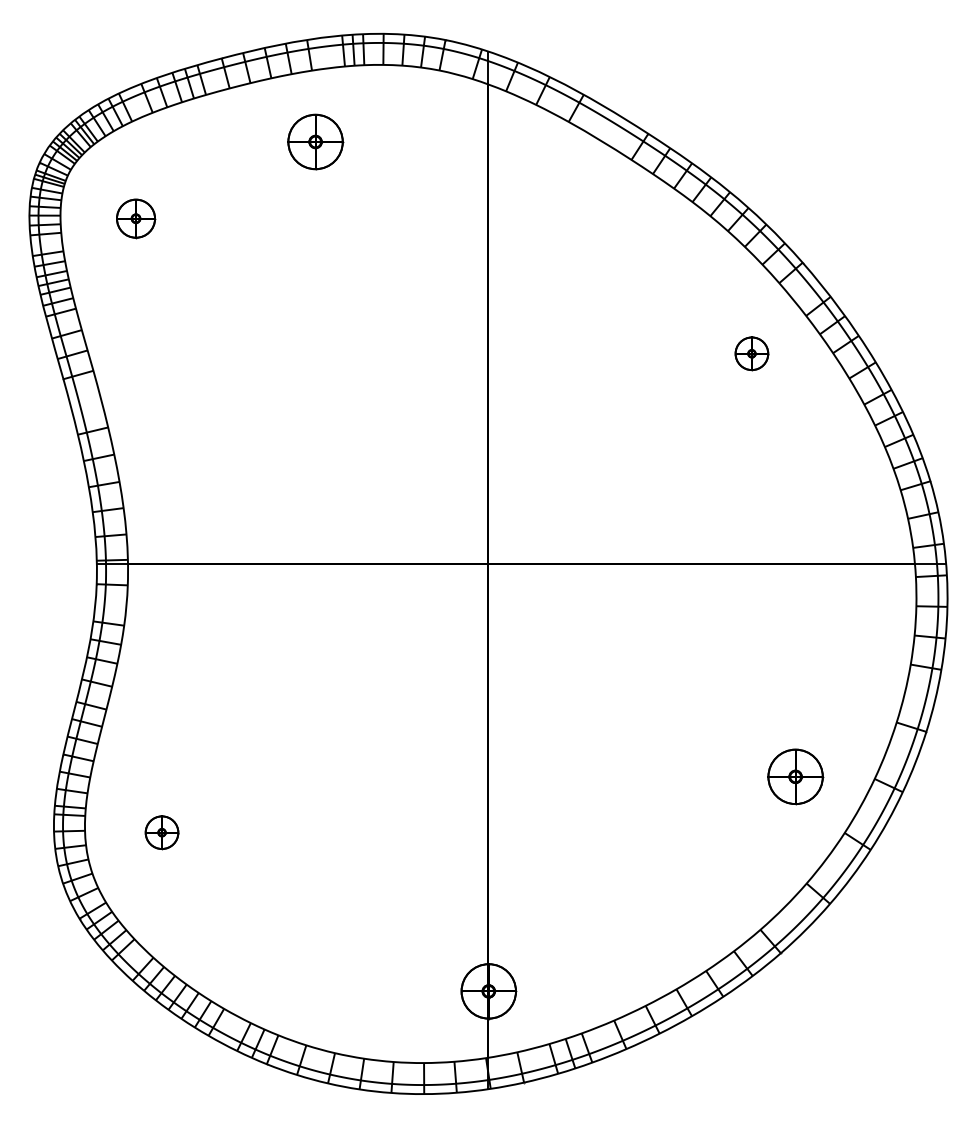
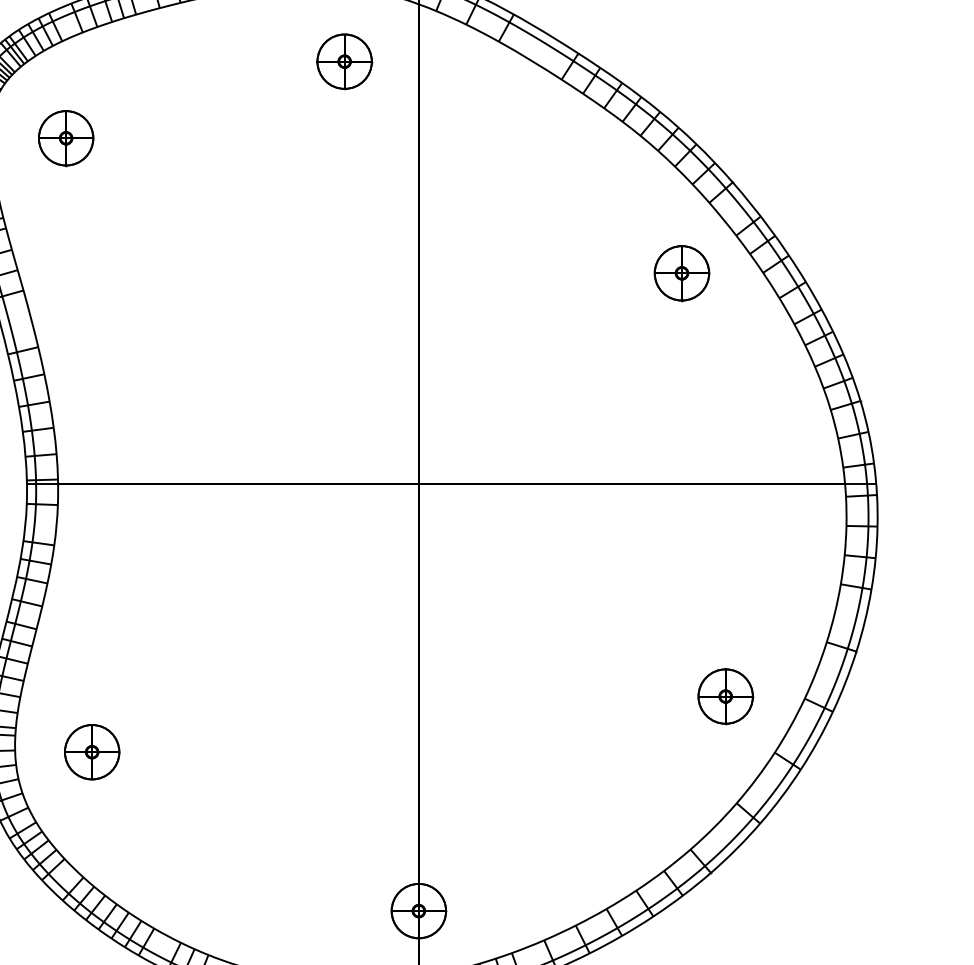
part: (315, 141) -> (344, 61), moved
part: (135, 218) -> (65, 138), size x1.43
part: (751, 353) -> (681, 273), size x1.67
part: (161, 832) -> (91, 752), size x1.67

